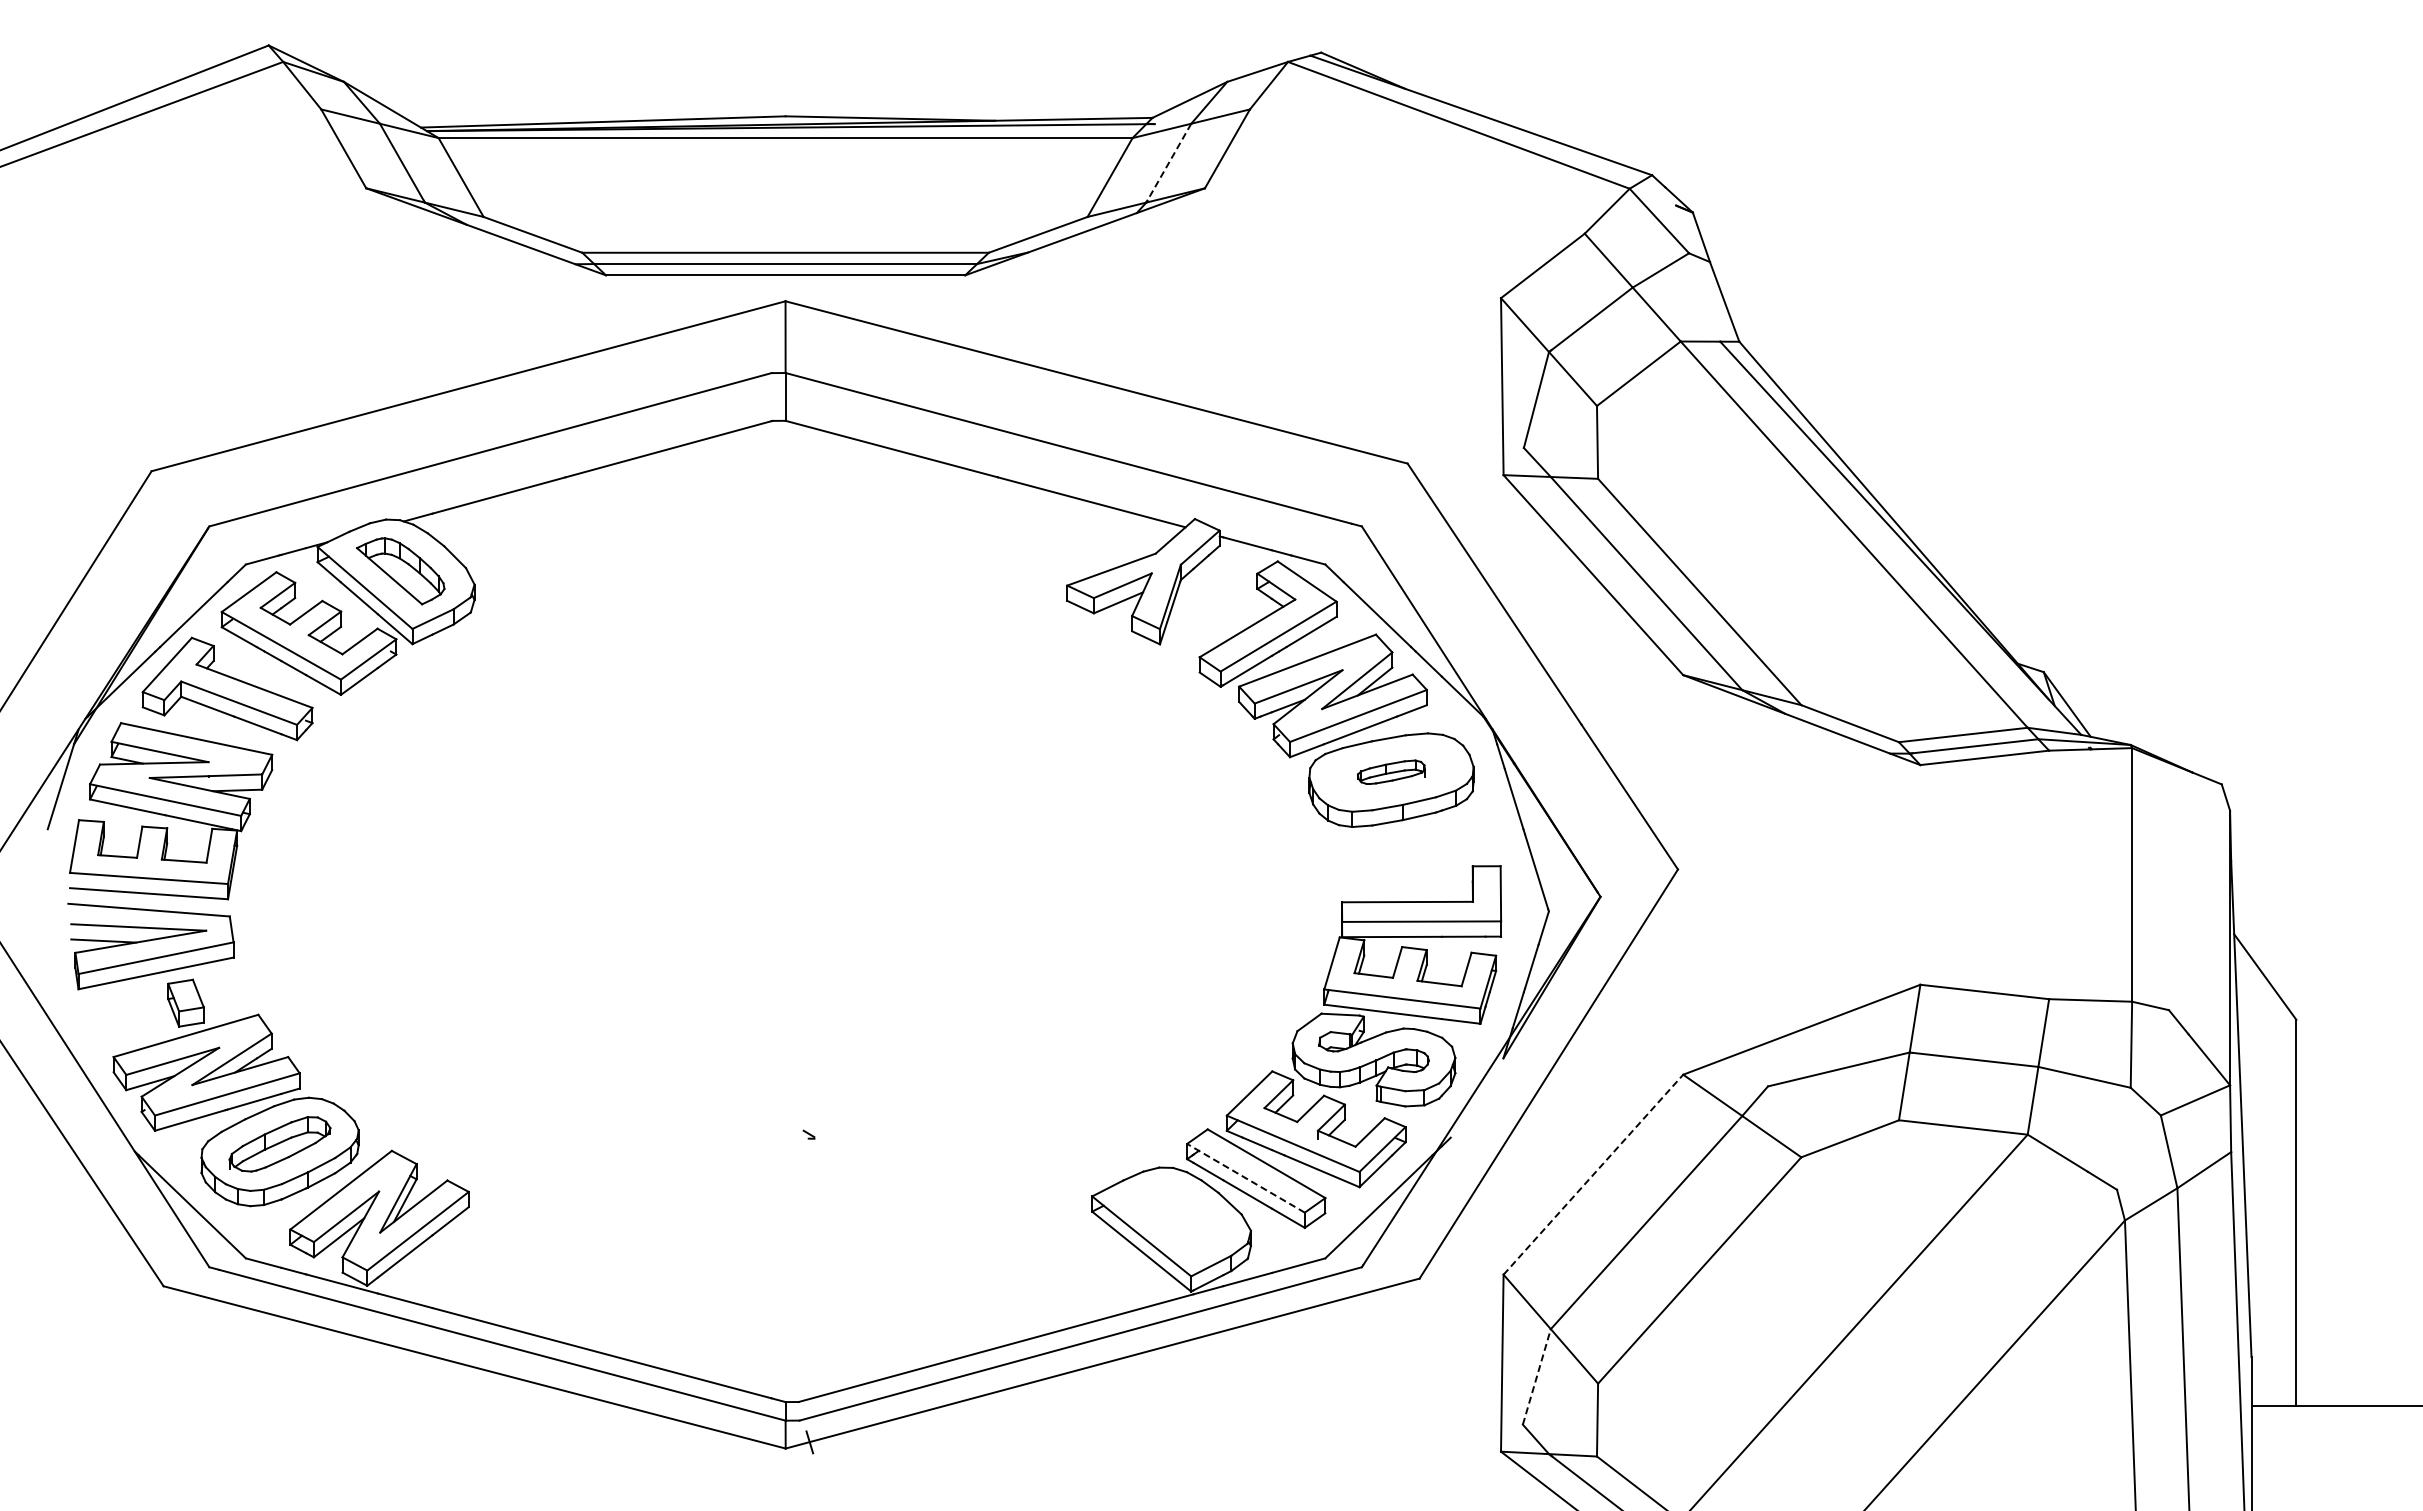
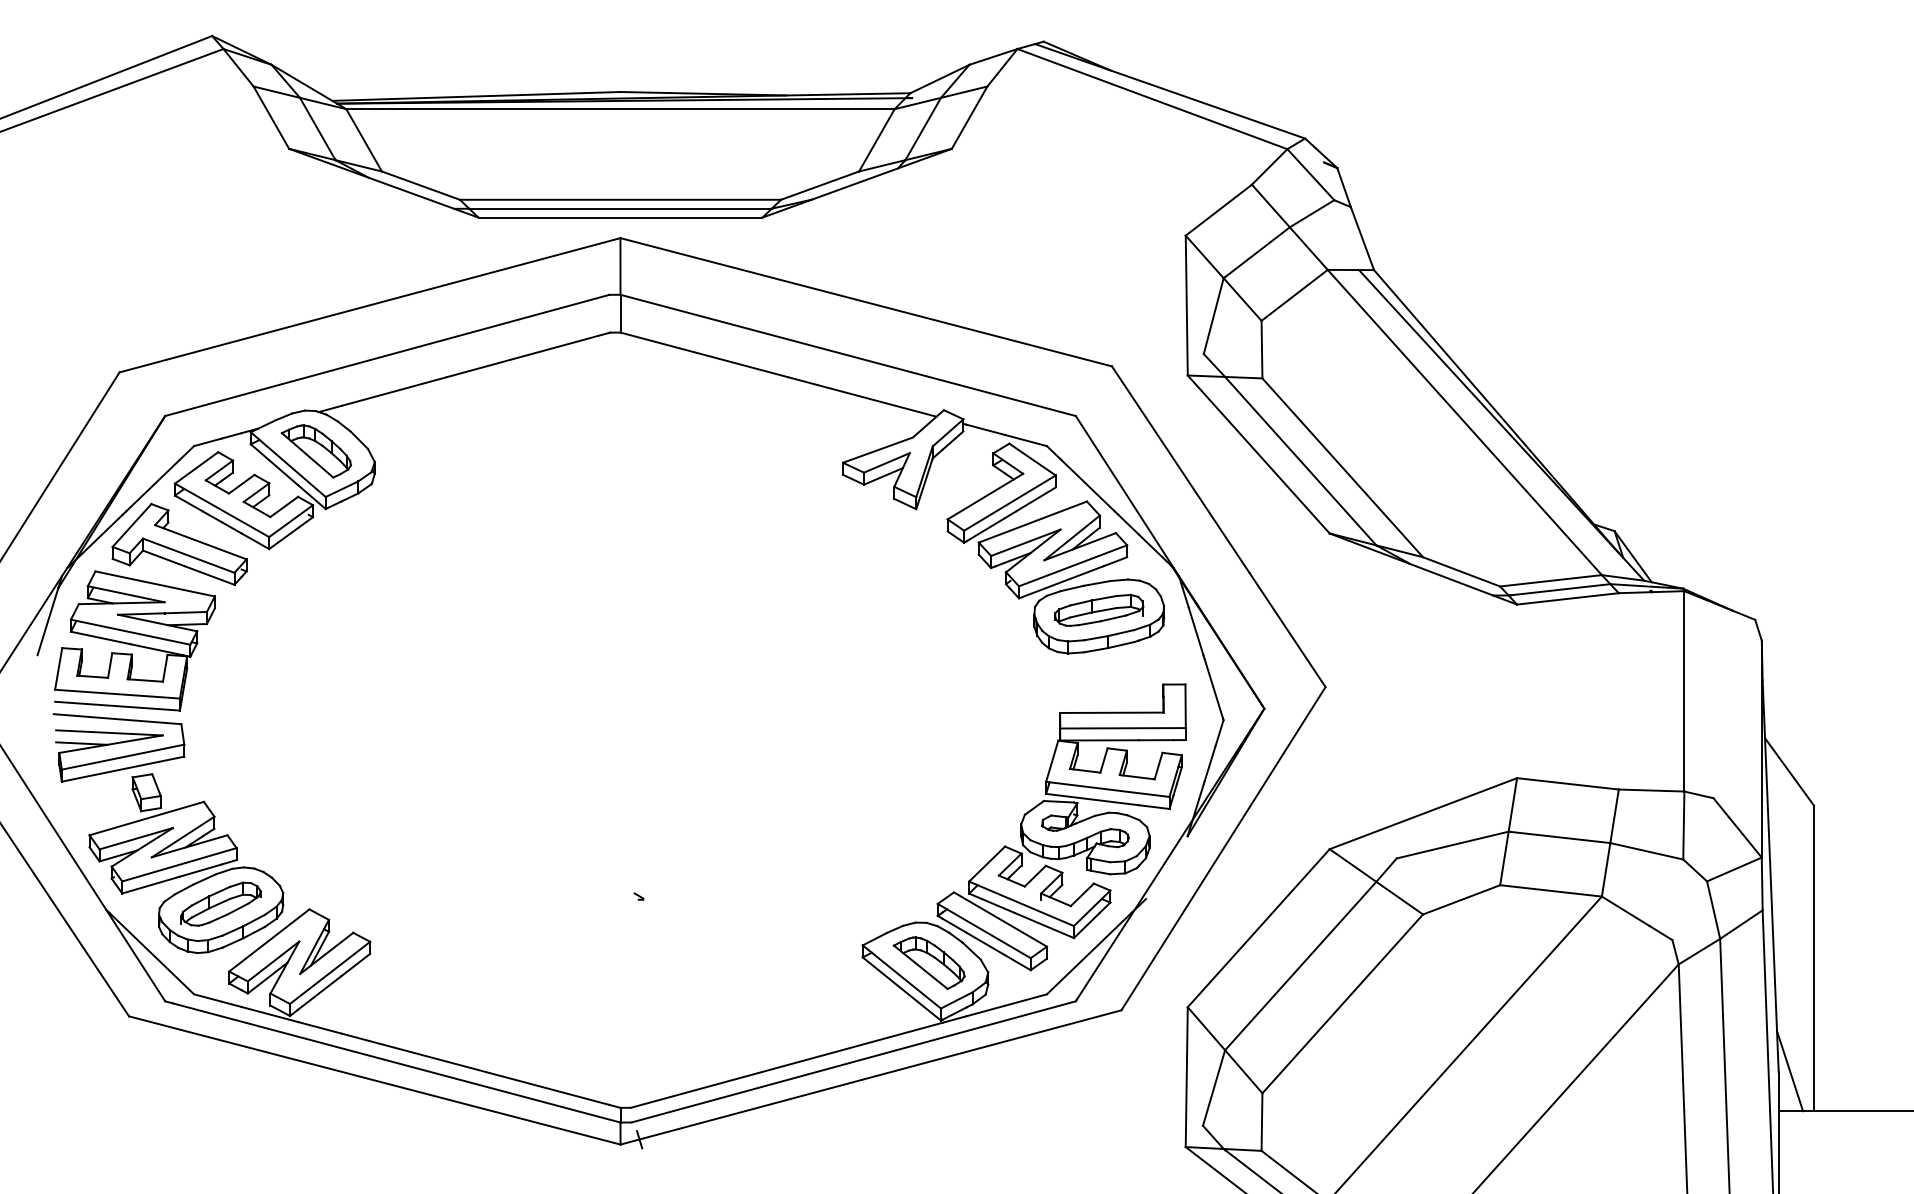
line: (1169, 162) -> (923, 128), dashed -> solid
part: (1391, 771) -> (1099, 609), size x1.67
line: (1593, 1174) -> (1258, 928), dashed -> solid
line: (1245, 1178) -> (983, 931), dashed -> solid
part: (1176, 1218) -> (929, 962), added
line: (2265, 1355) -> (1789, 1071), added
line: (1536, 1376) -> (1213, 1087), dashed -> solid

